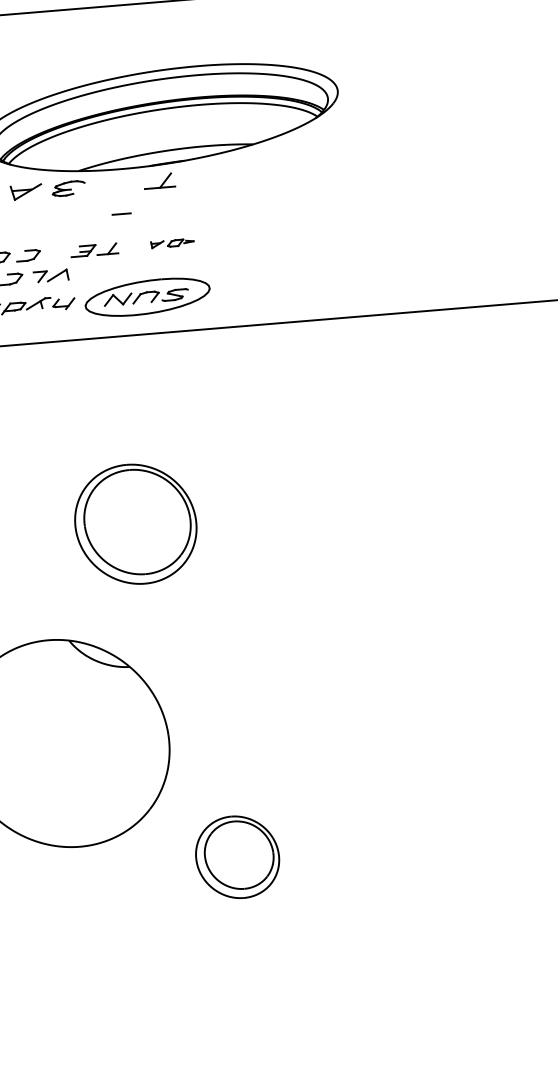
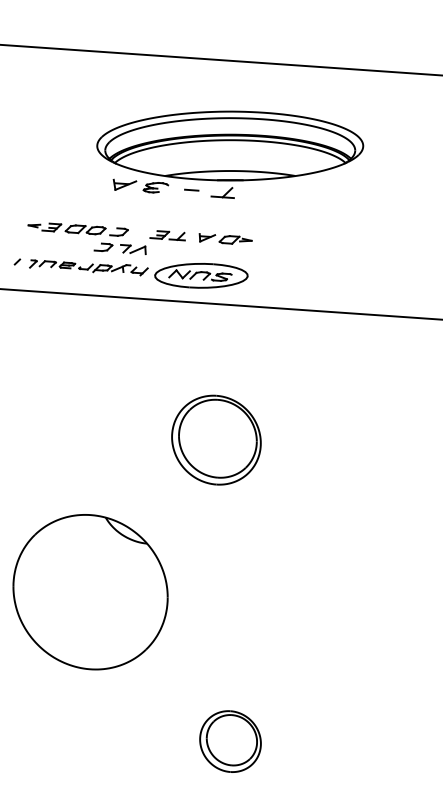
line: (121, 213) -> (191, 189), moved
part: (172, 242) -> (225, 238), size x1.67
part: (135, 523) -> (216, 439), moved
part: (237, 857) -> (230, 741), moved

